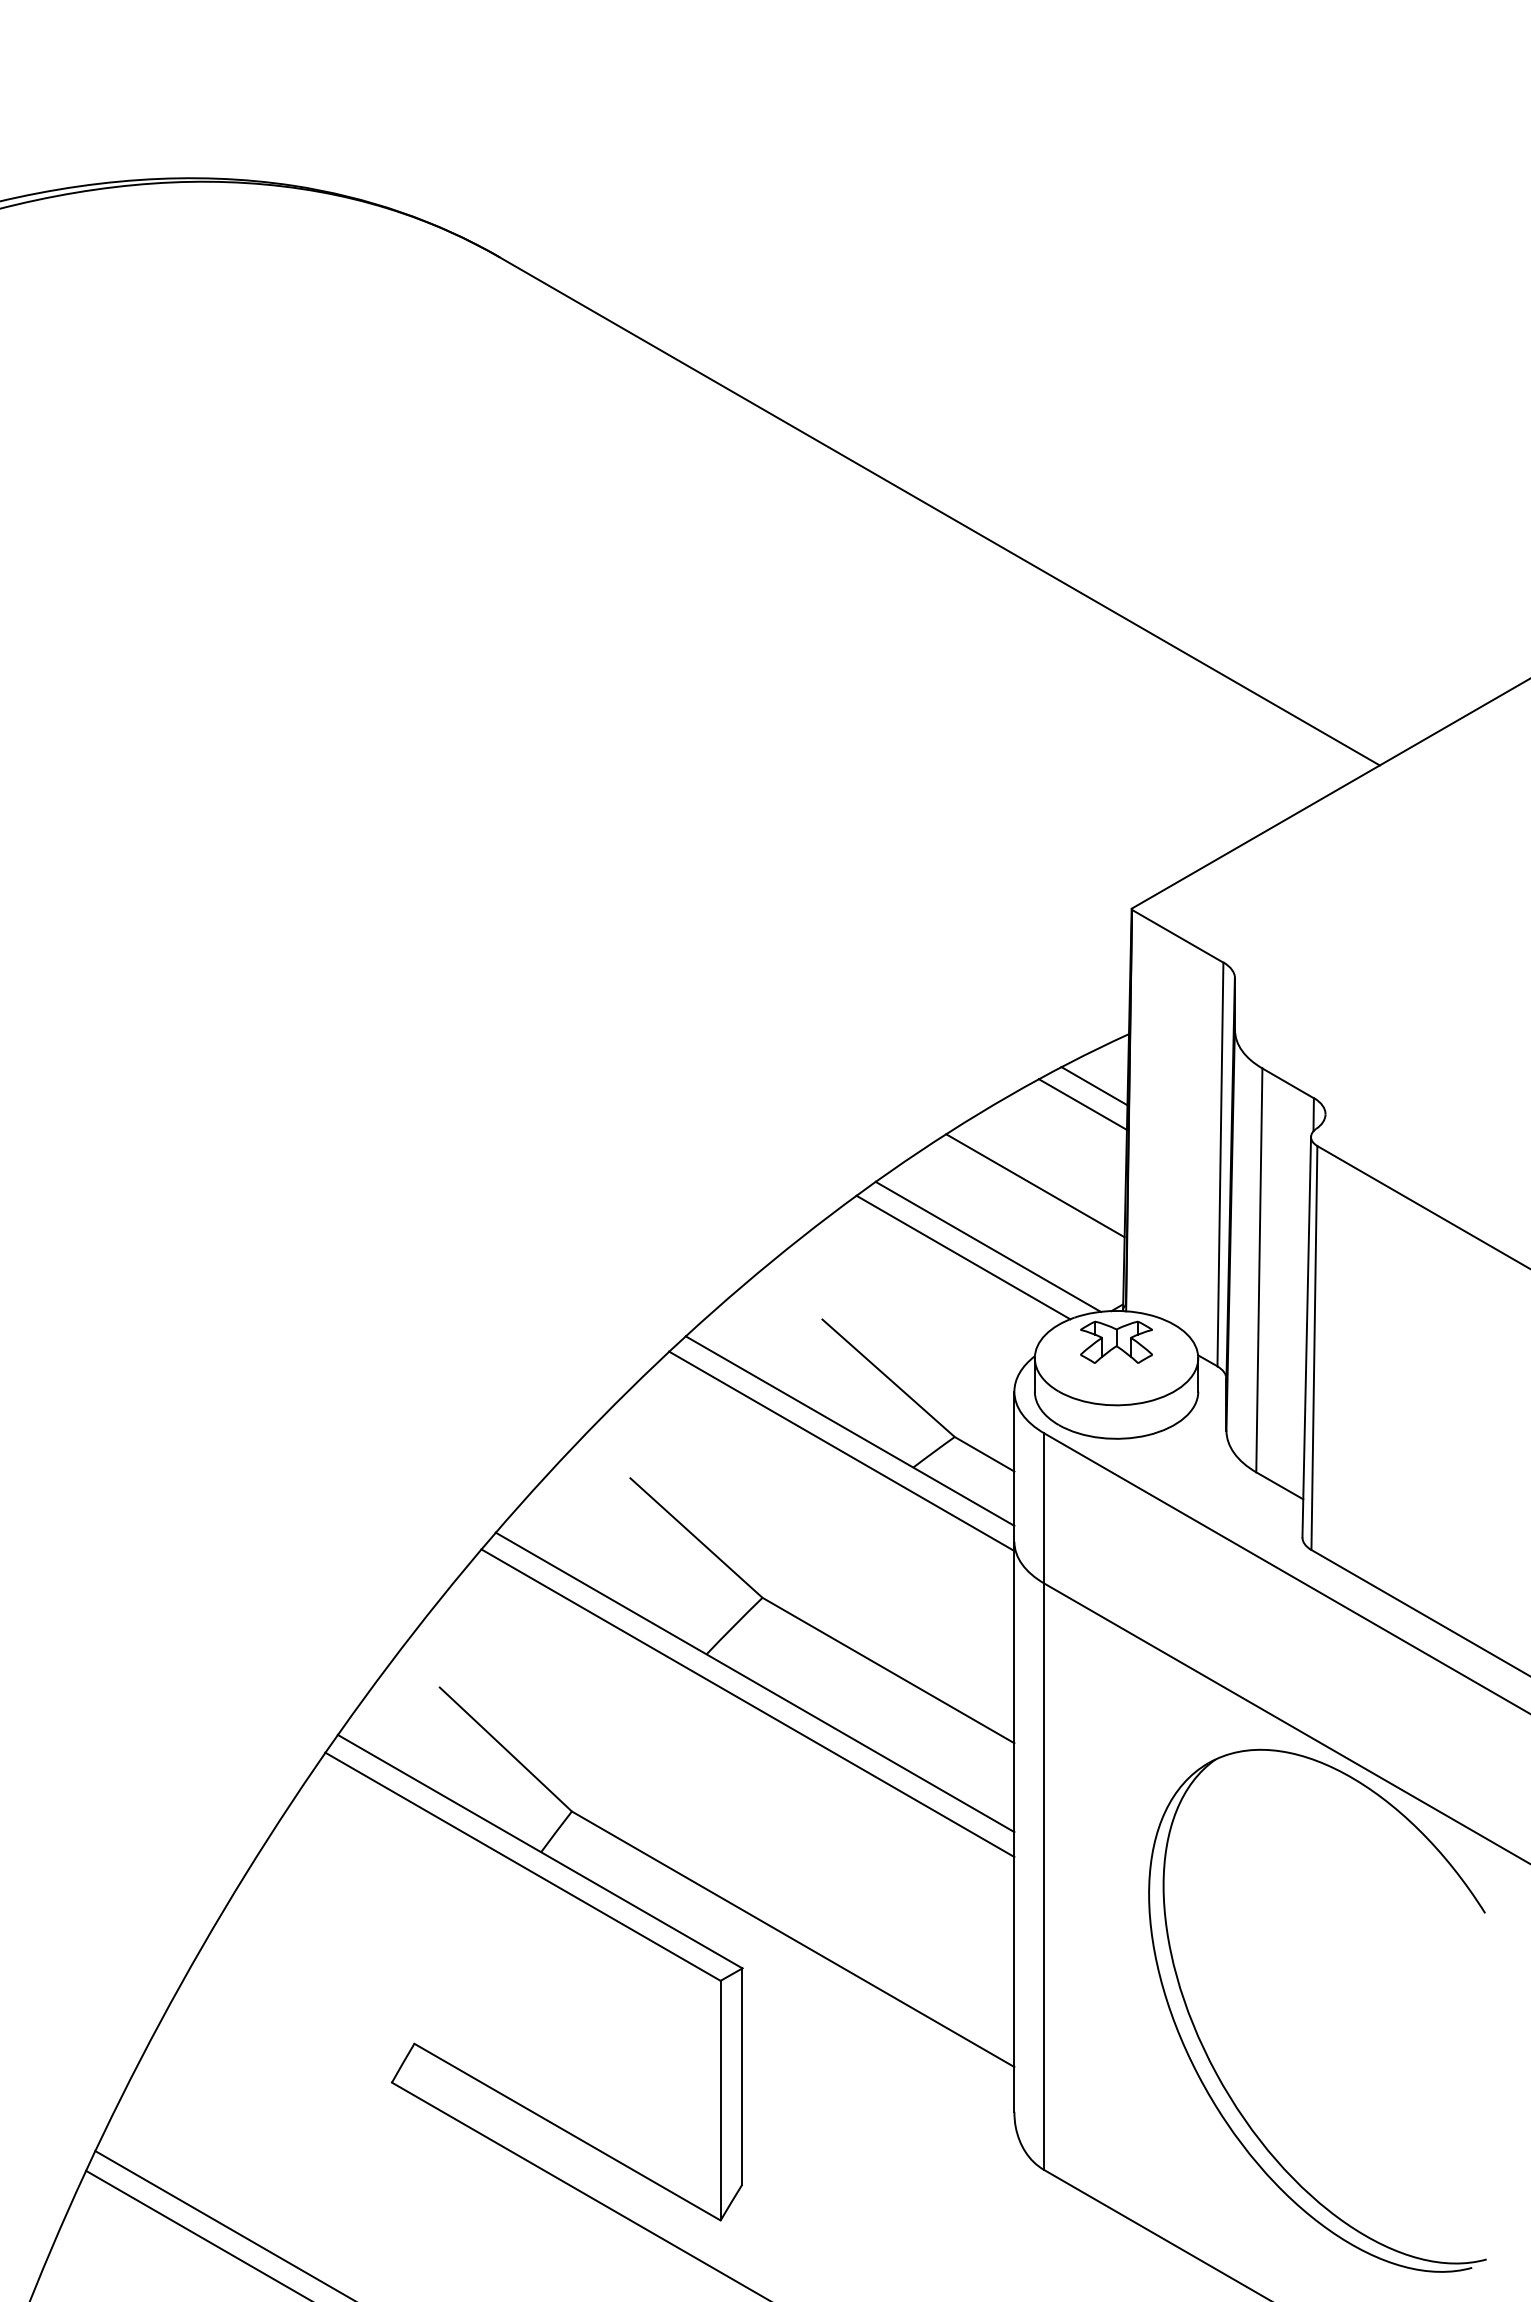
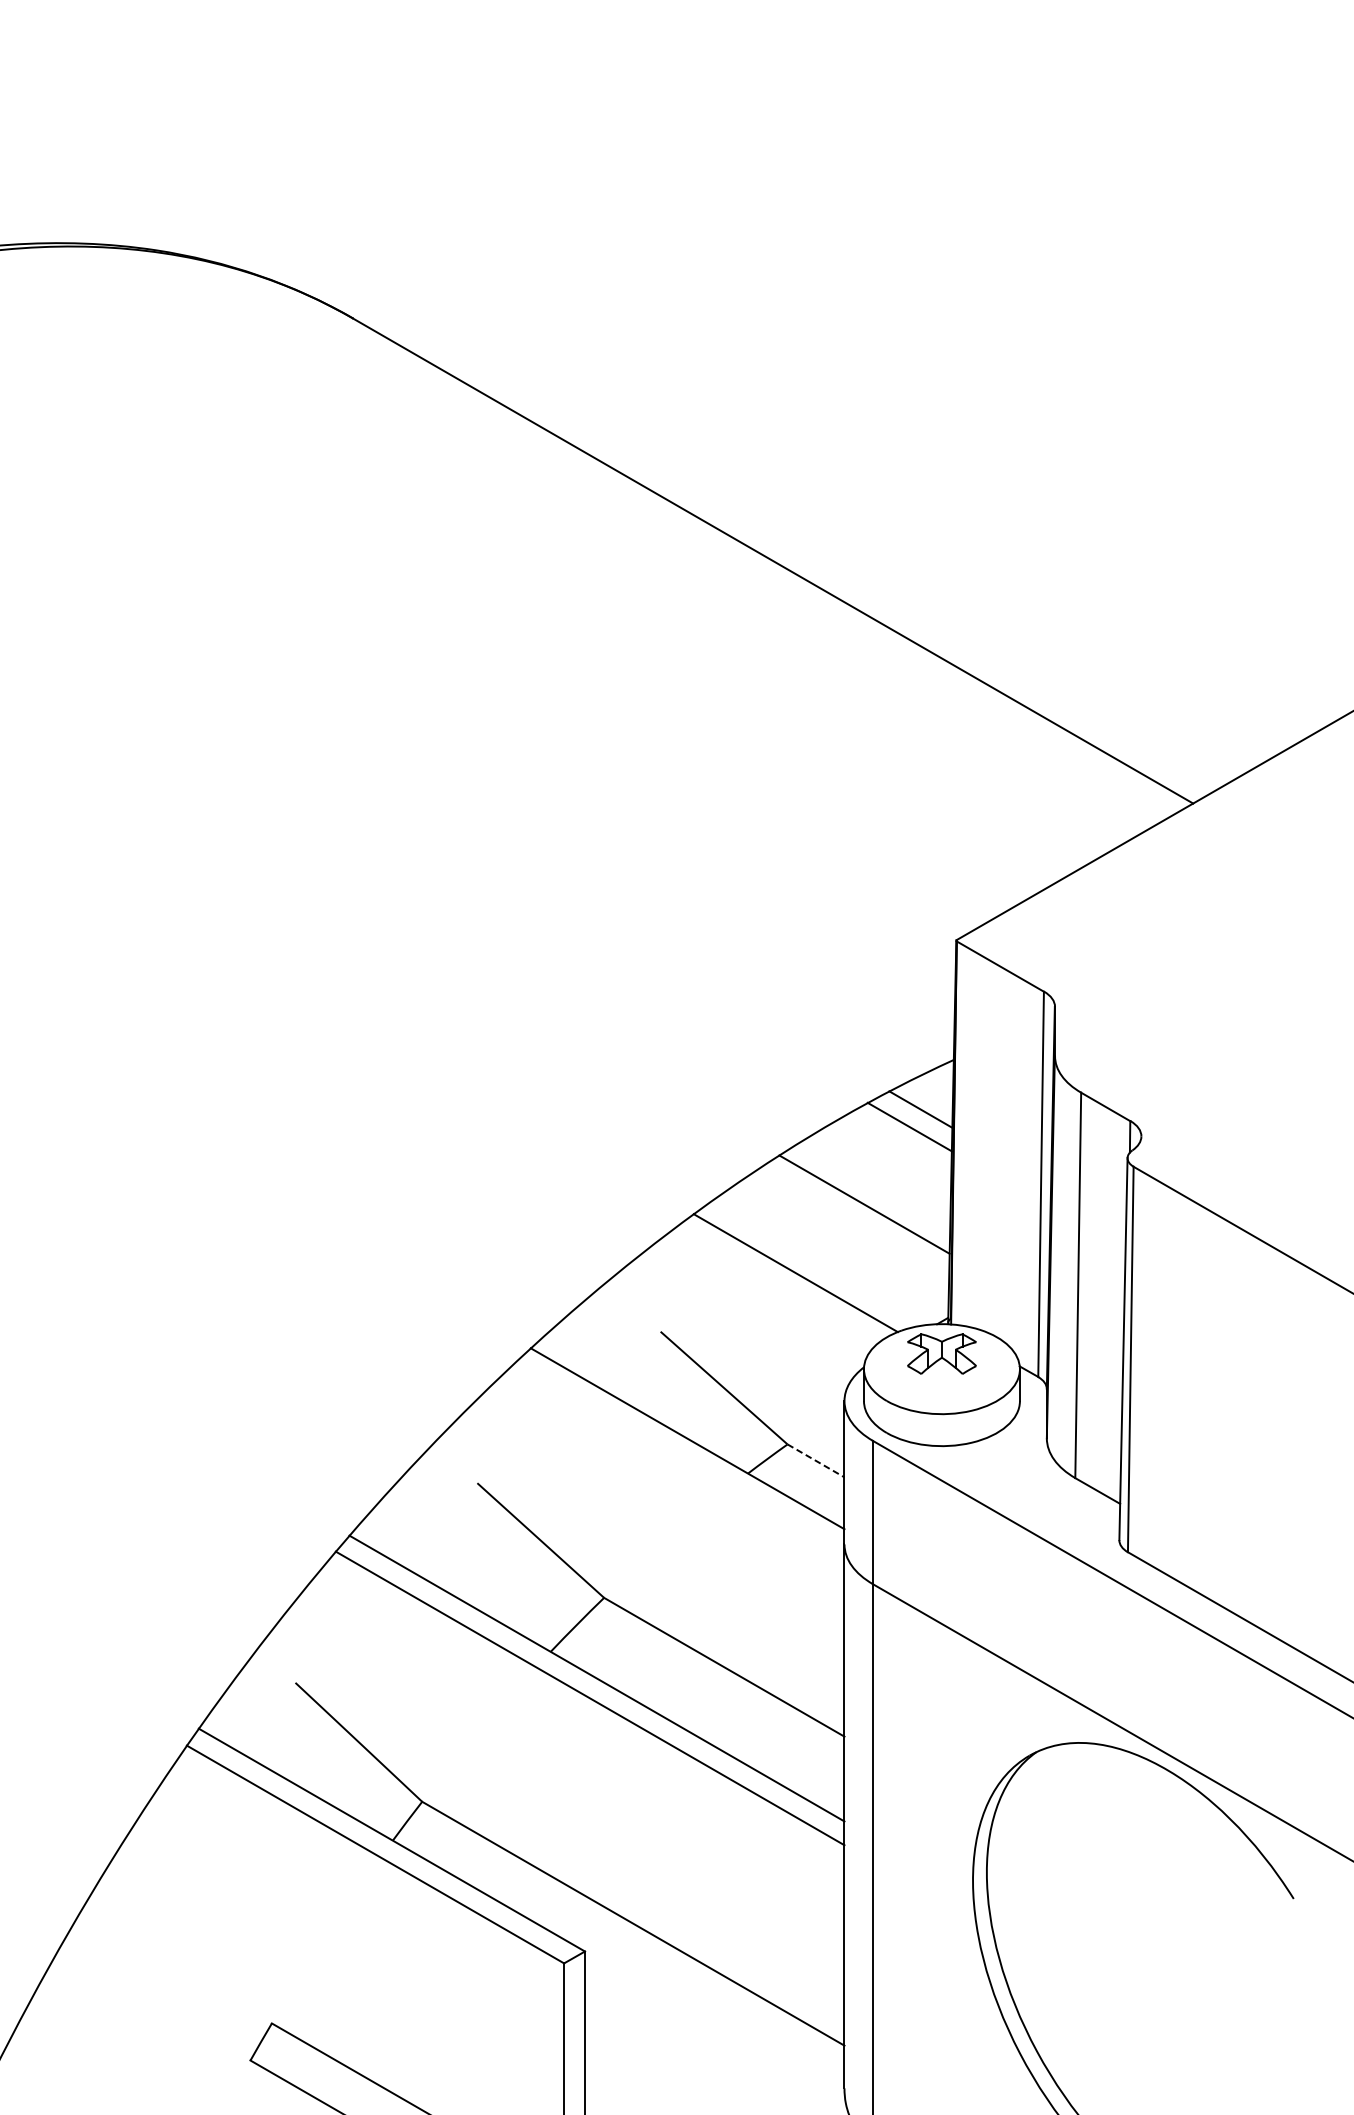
line: (988, 1246) -> (819, 1262), removed
line: (841, 1451) -> (679, 1458), removed
line: (985, 1454) -> (816, 1461), solid -> dashed

